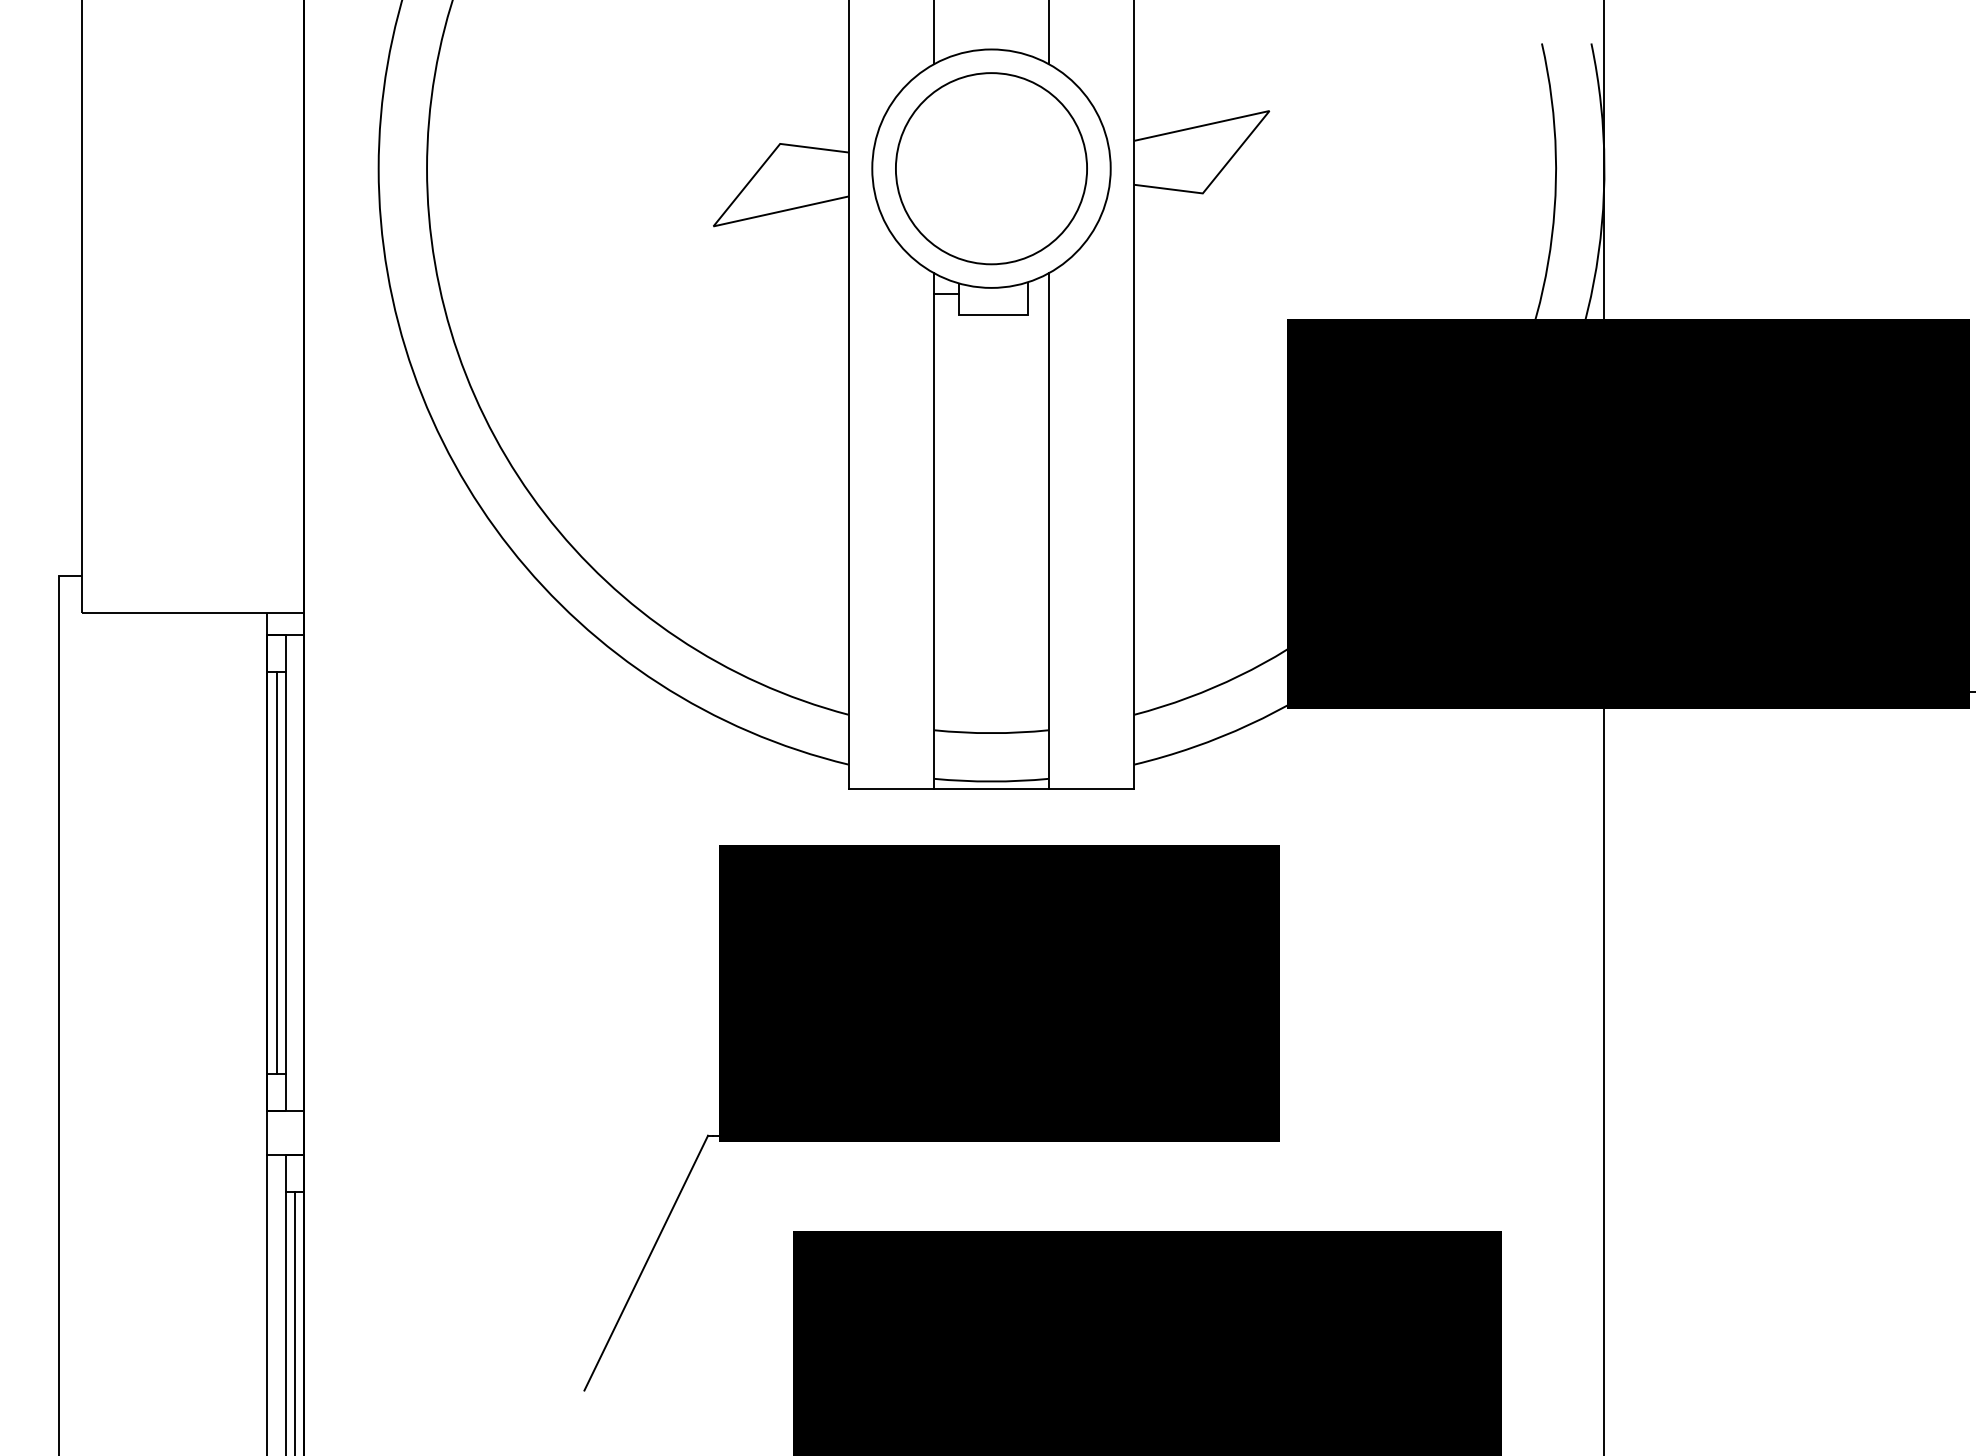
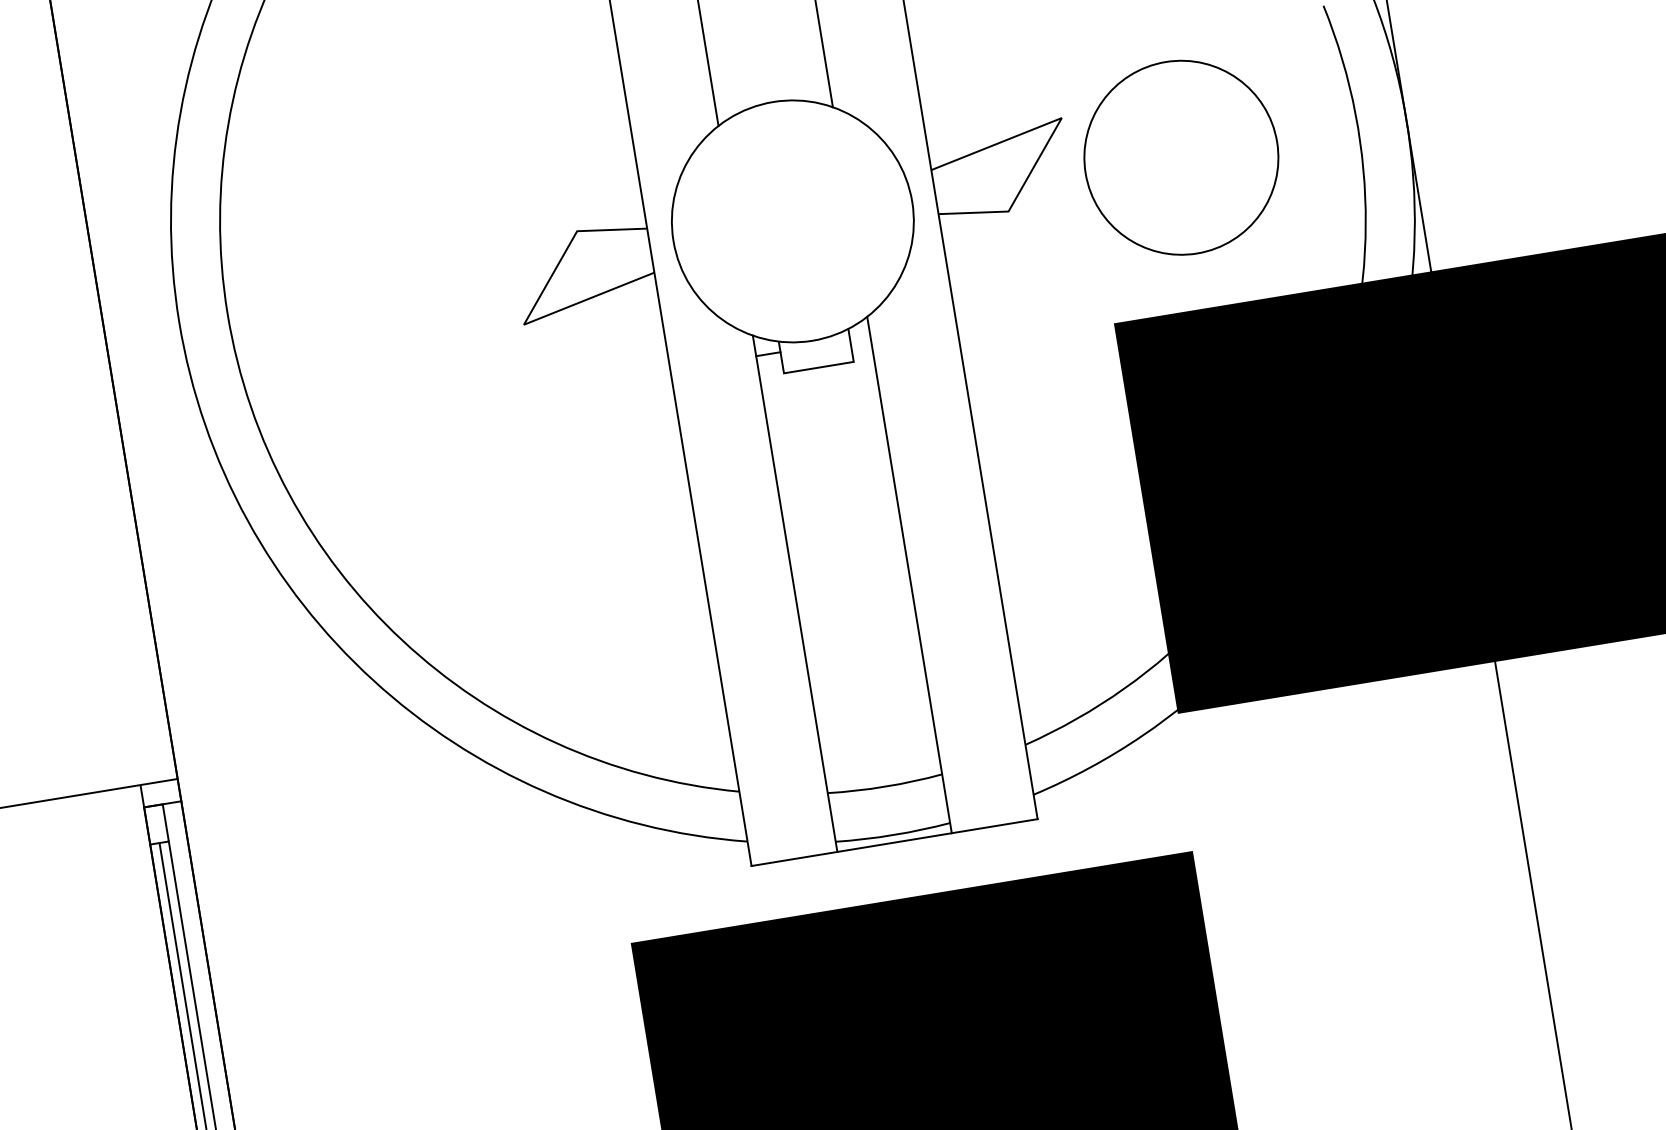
circle: (991, 168) -> (1181, 157), moved

